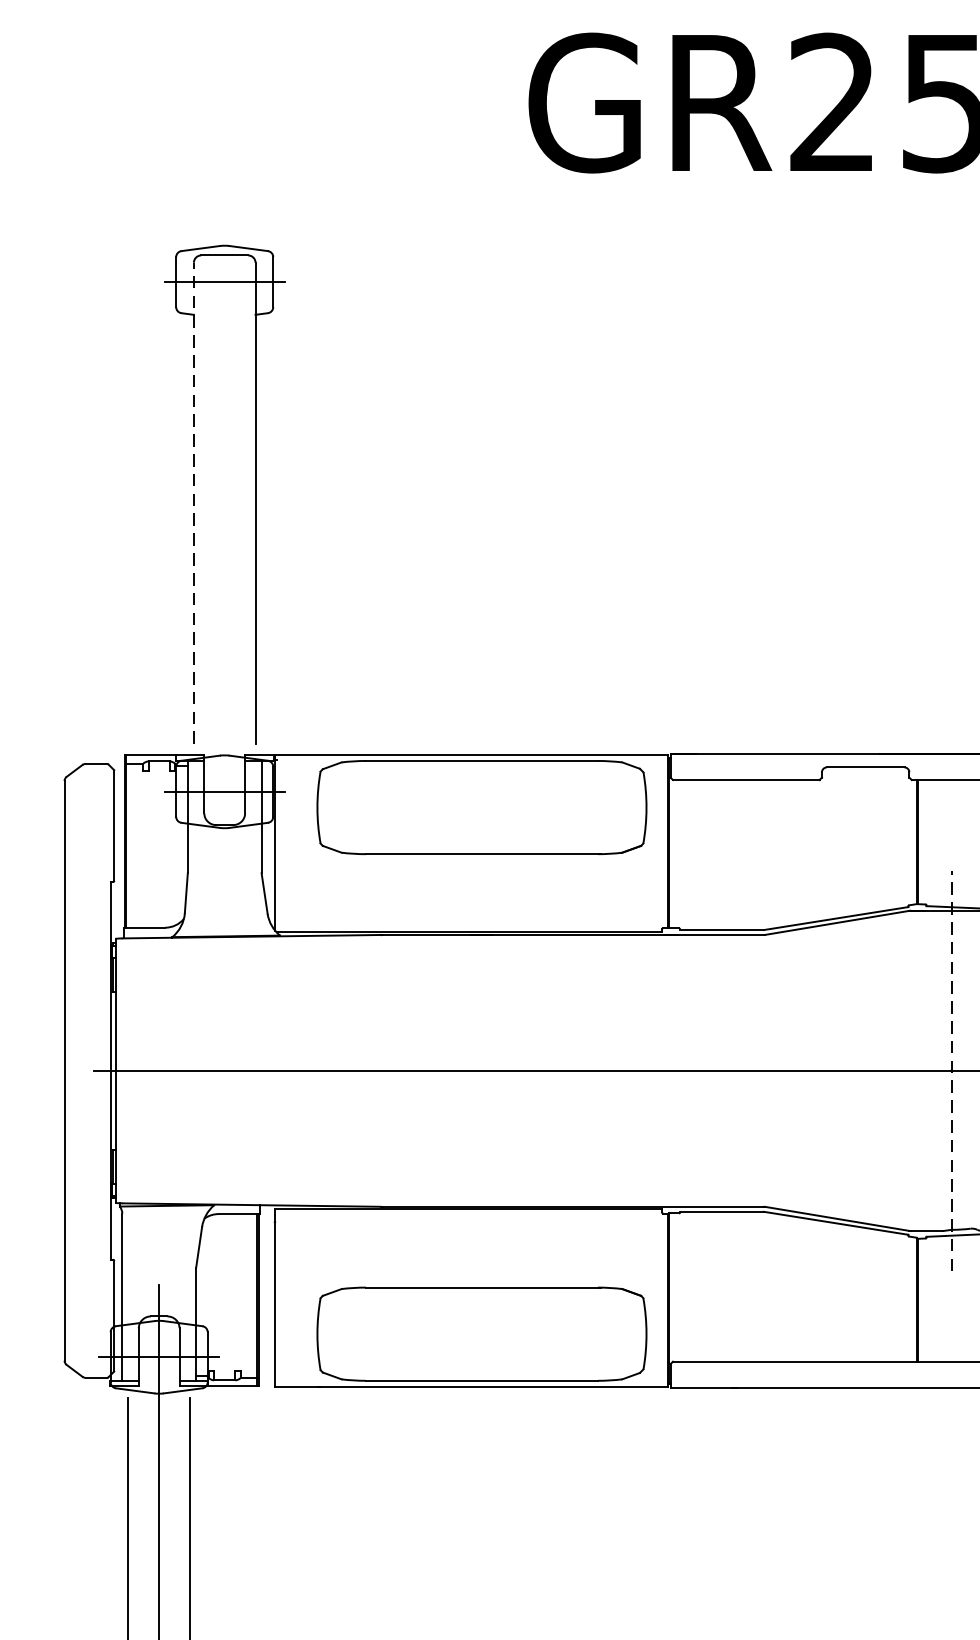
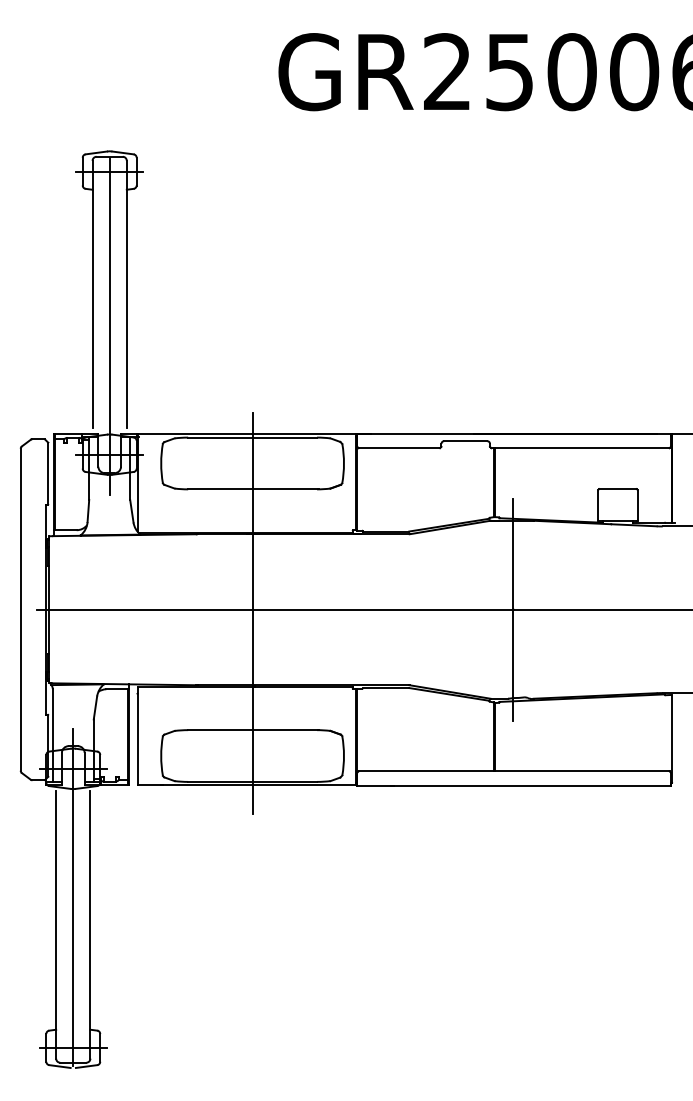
line: (193, 503) -> (92, 294), dashed -> solid
line: (224, 559) -> (109, 325), added
line: (951, 1070) -> (513, 609), dashed -> solid
line: (481, 1075) -> (252, 612), added

